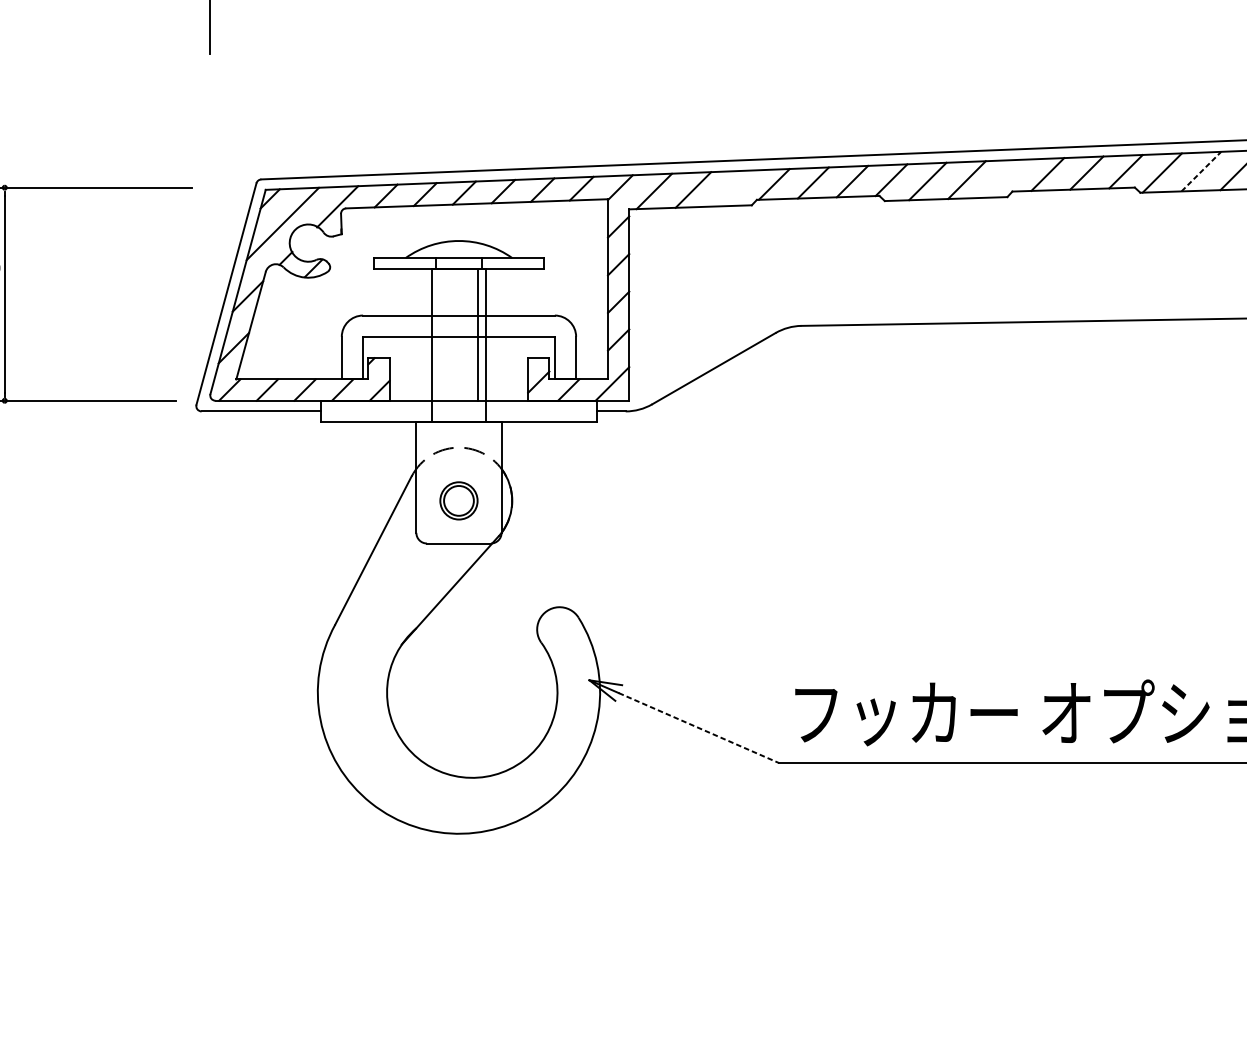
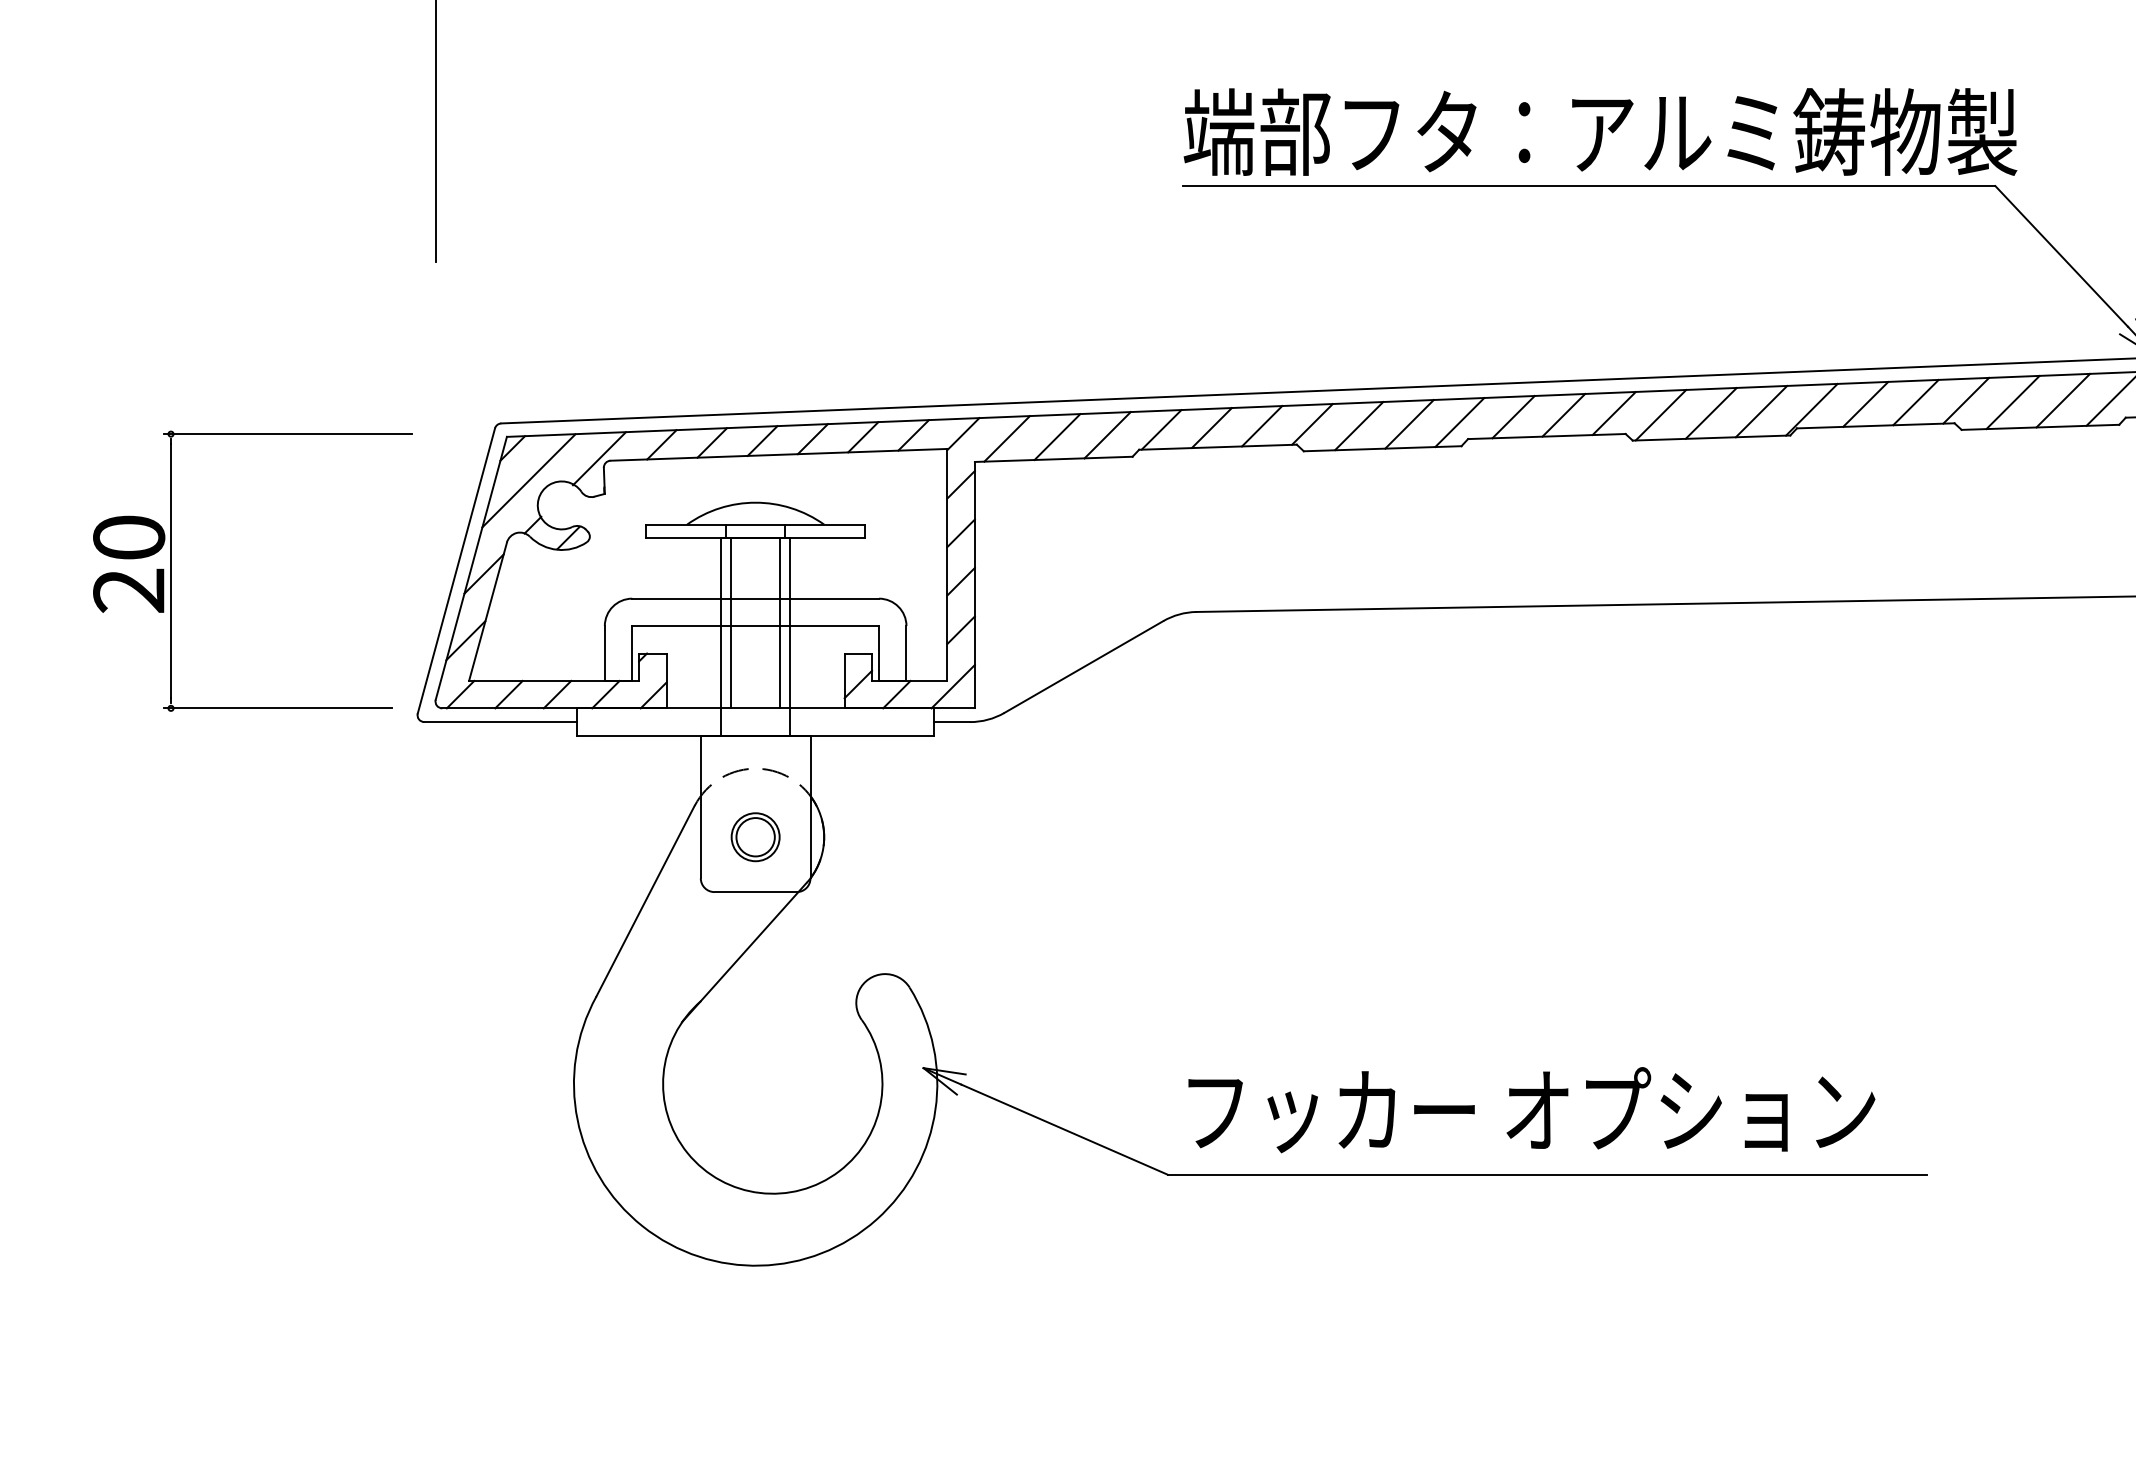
line: (1201, 171) -> (1711, 413), dashed -> solid
line: (1005, 178) -> (1459, 422), added
line: (732, 188) -> (1107, 435), added
line: (439, 334) -> (730, 623), added
line: (698, 727) -> (1064, 1129), dashed -> solid

